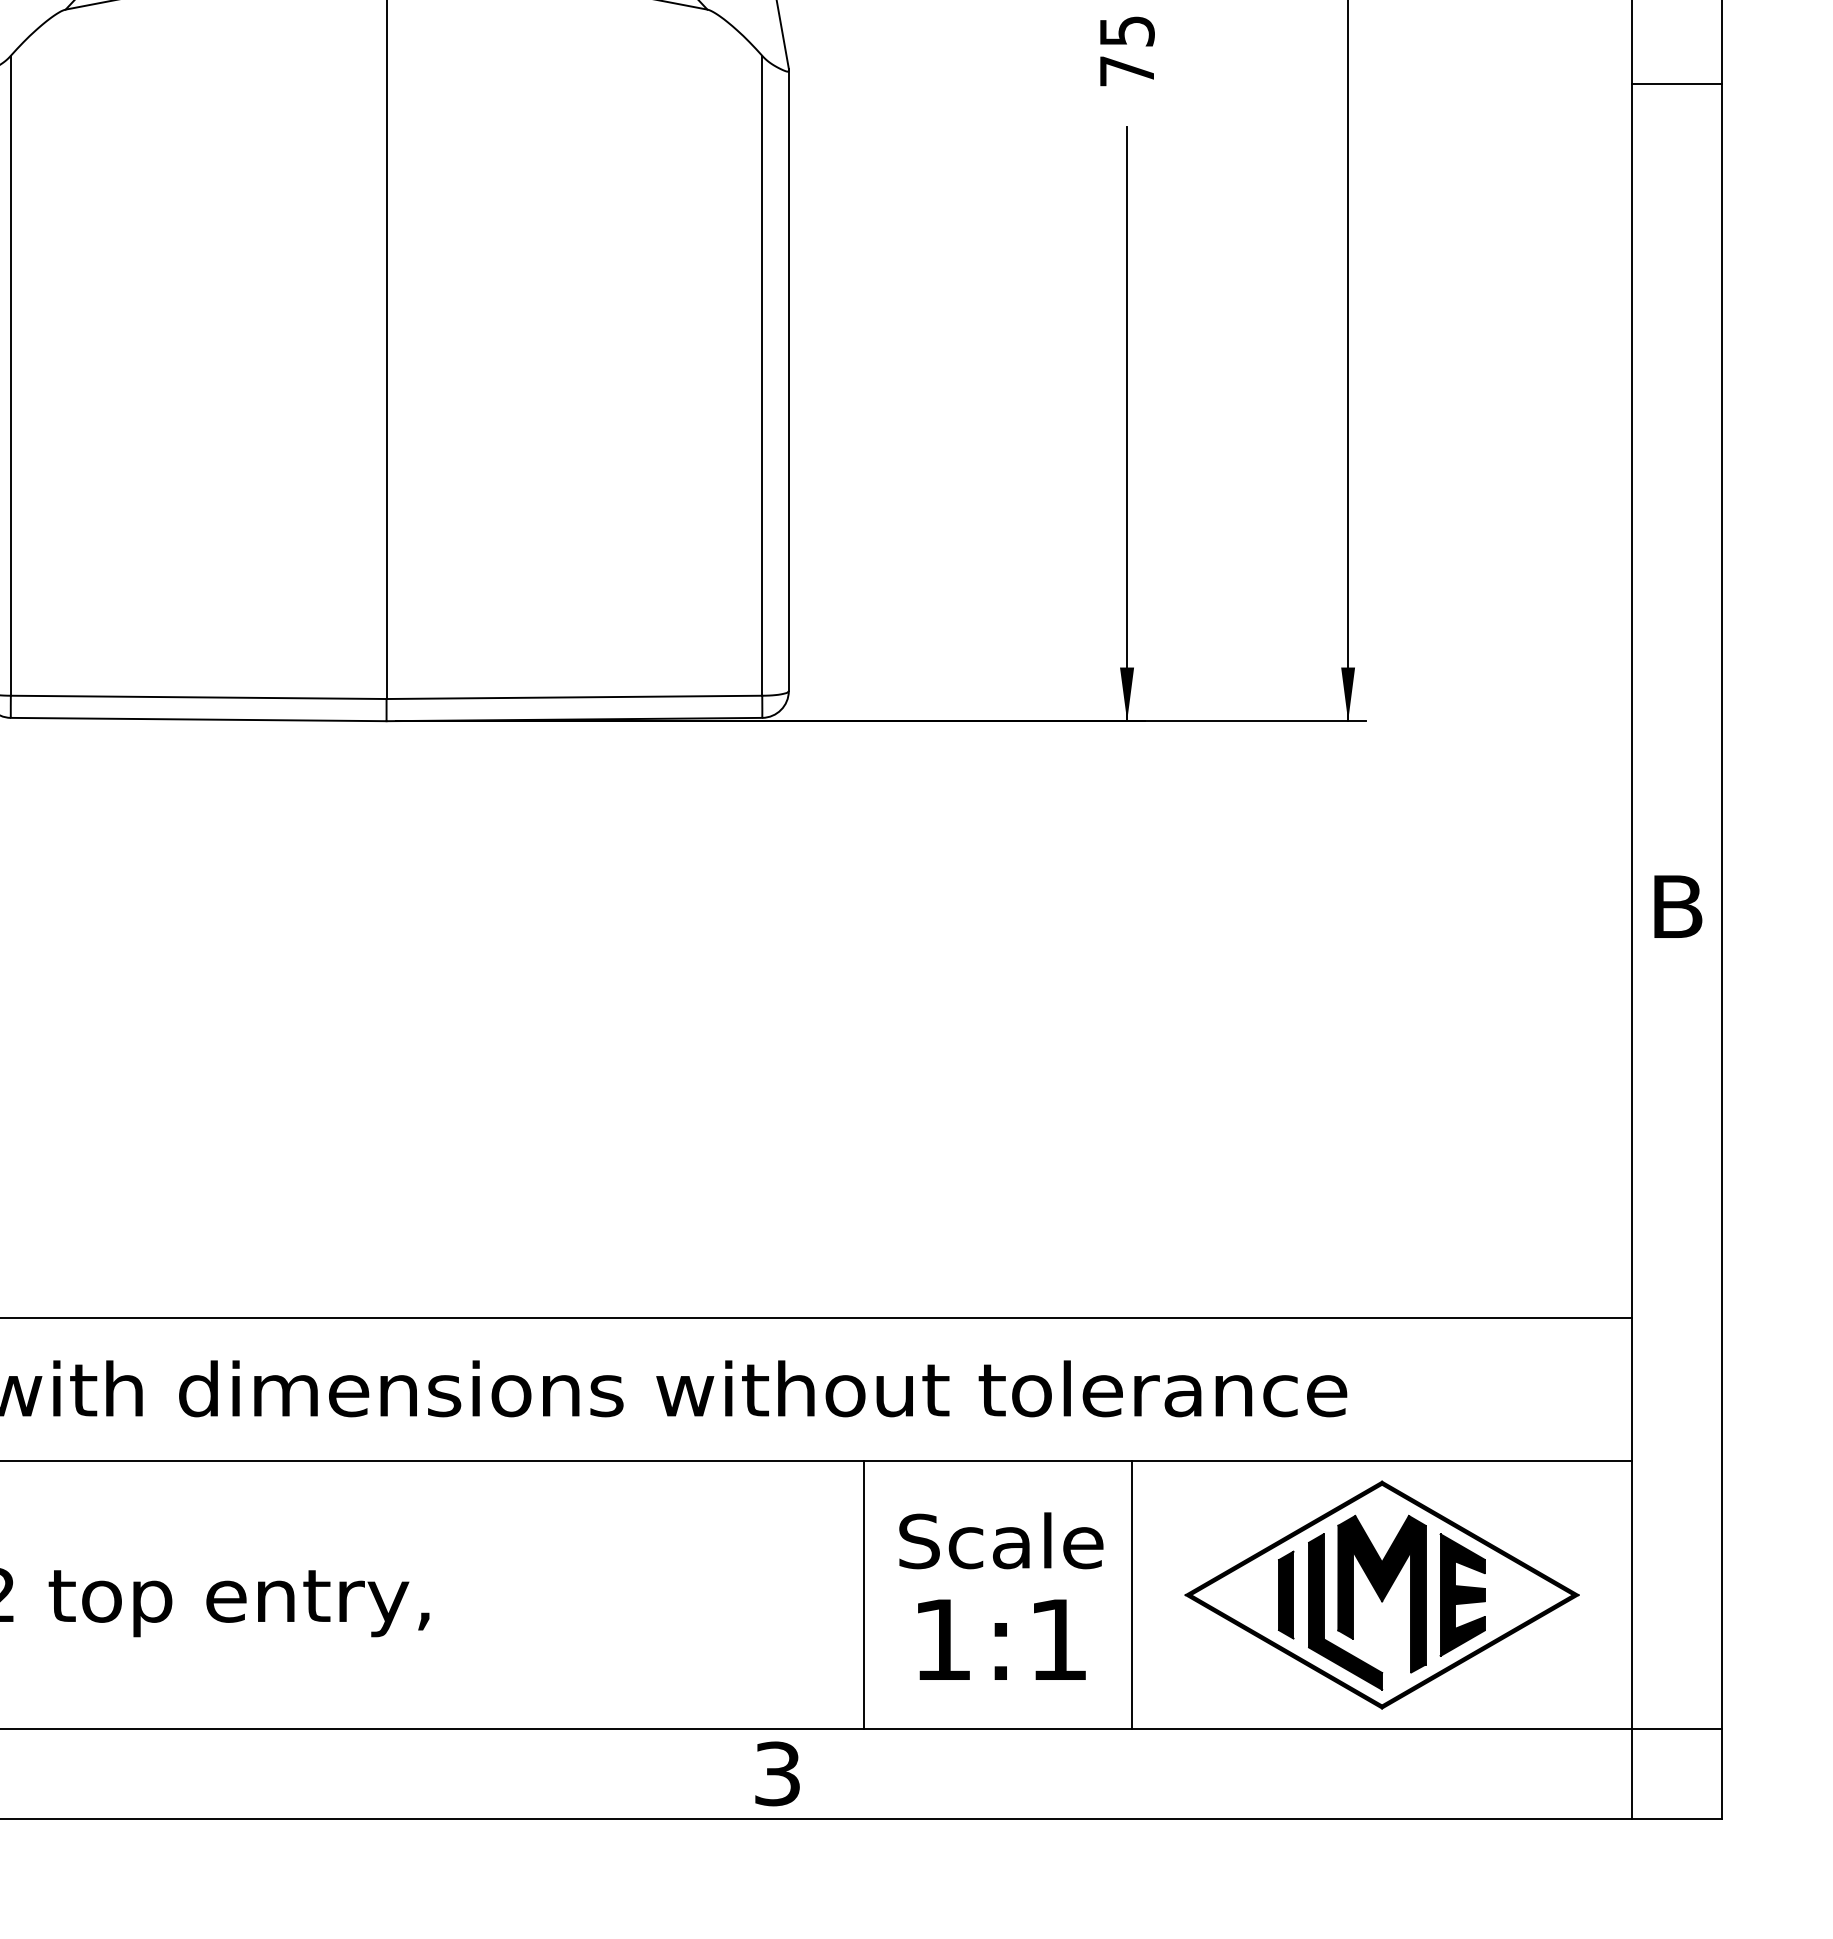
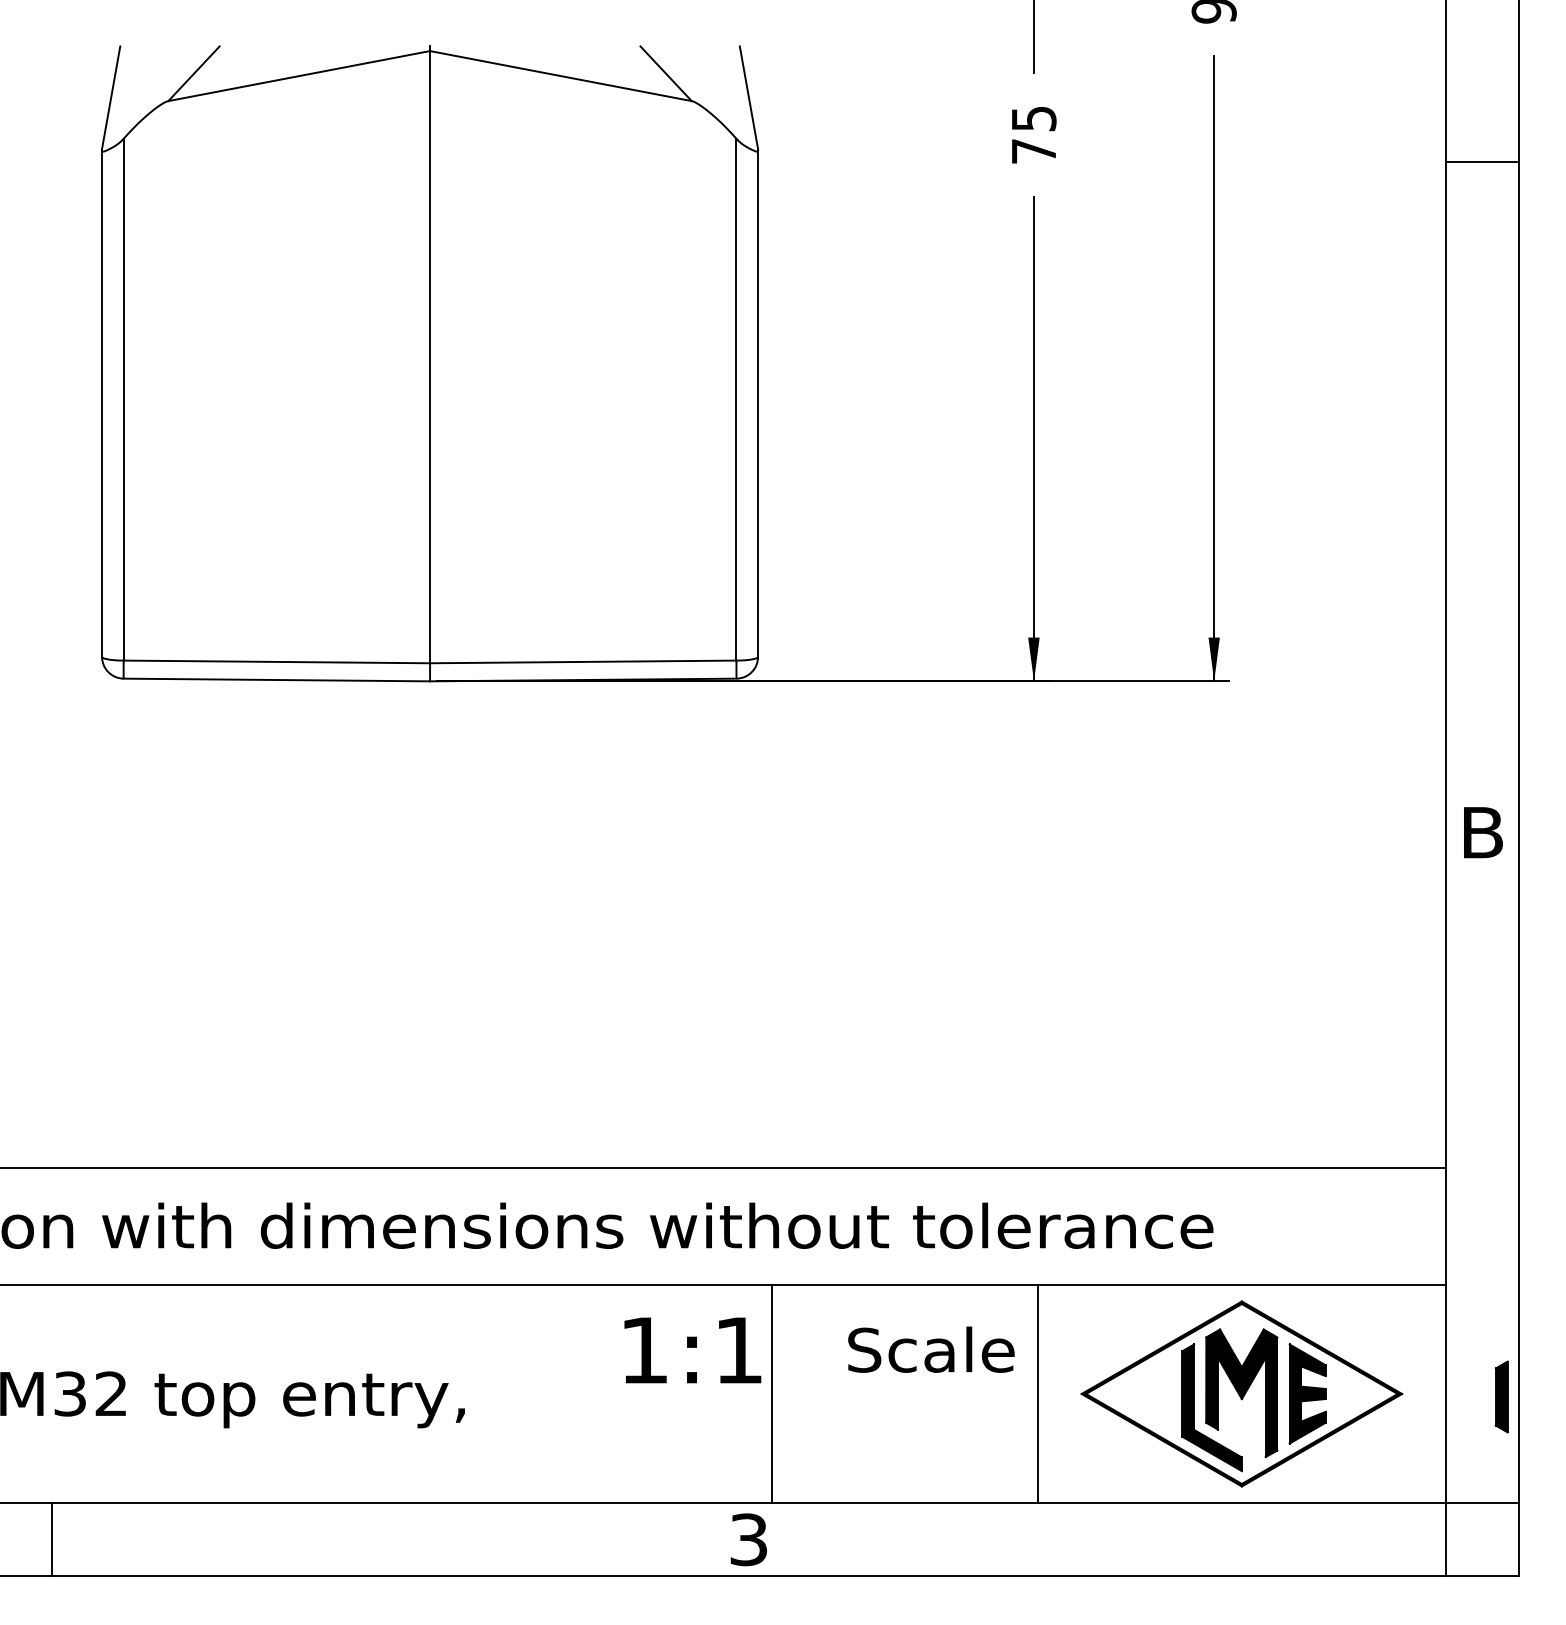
line: (864, 1594) -> (772, 1393), moved
part: (1285, 1594) -> (1501, 1396), moved
text: (1001, 1639) -> (692, 1350), moved

